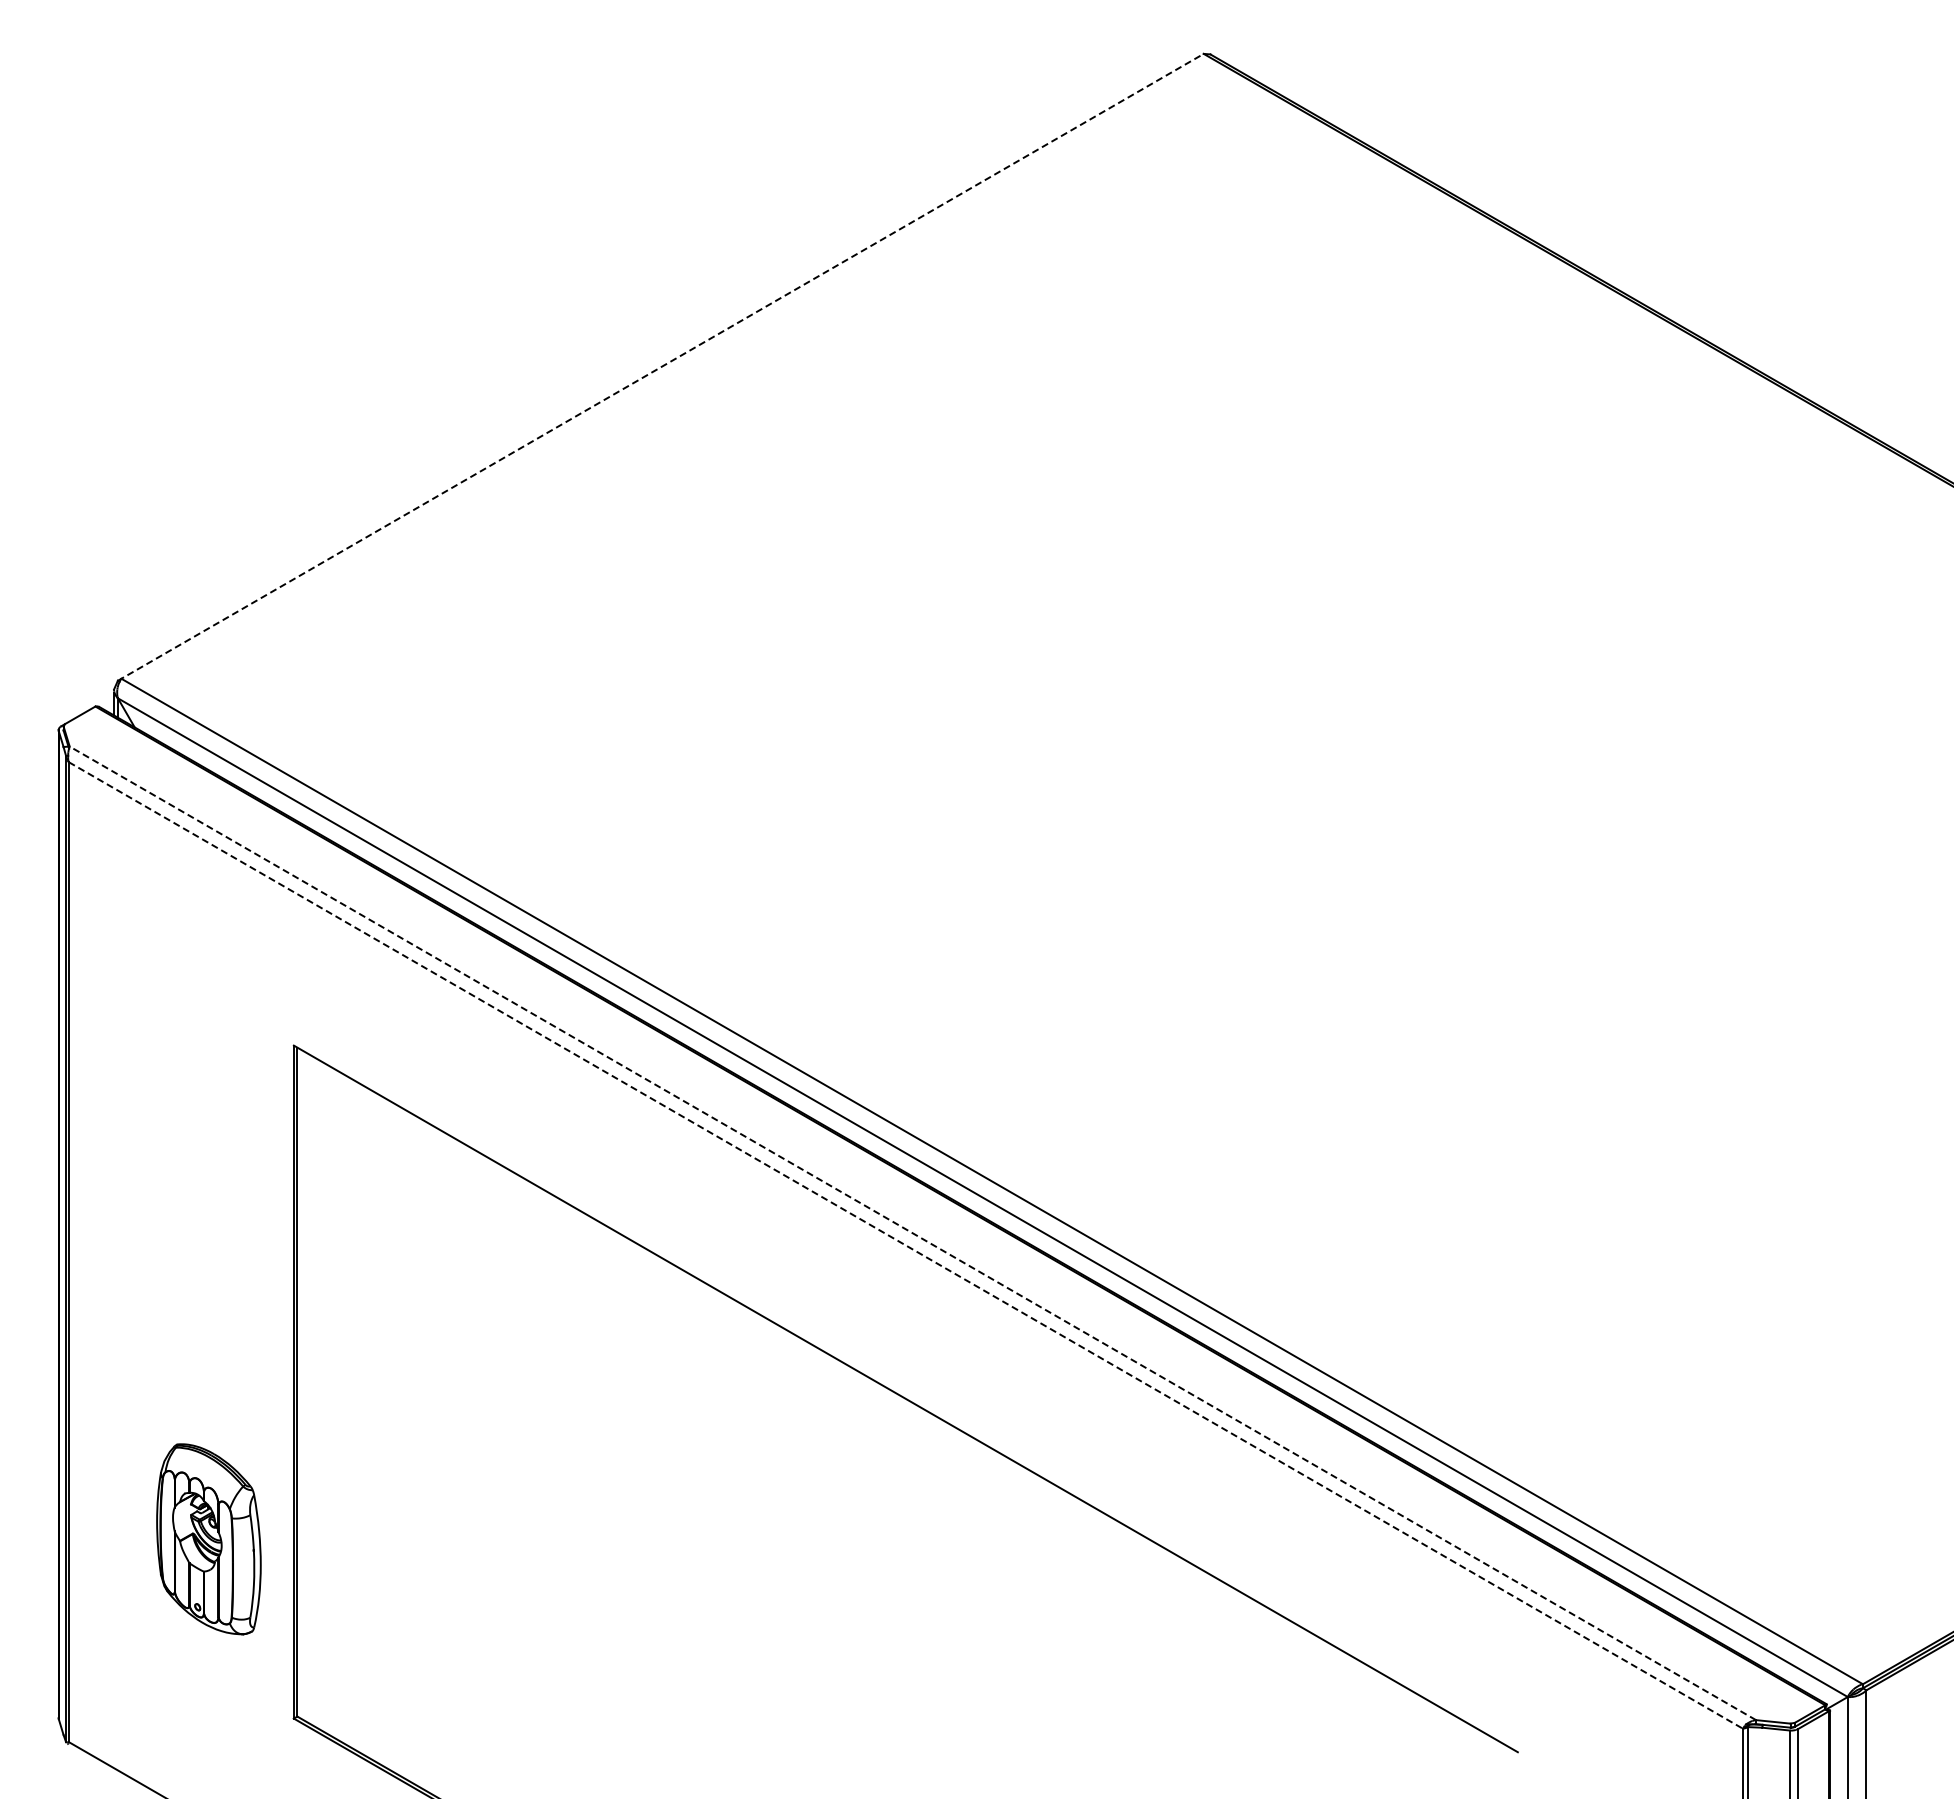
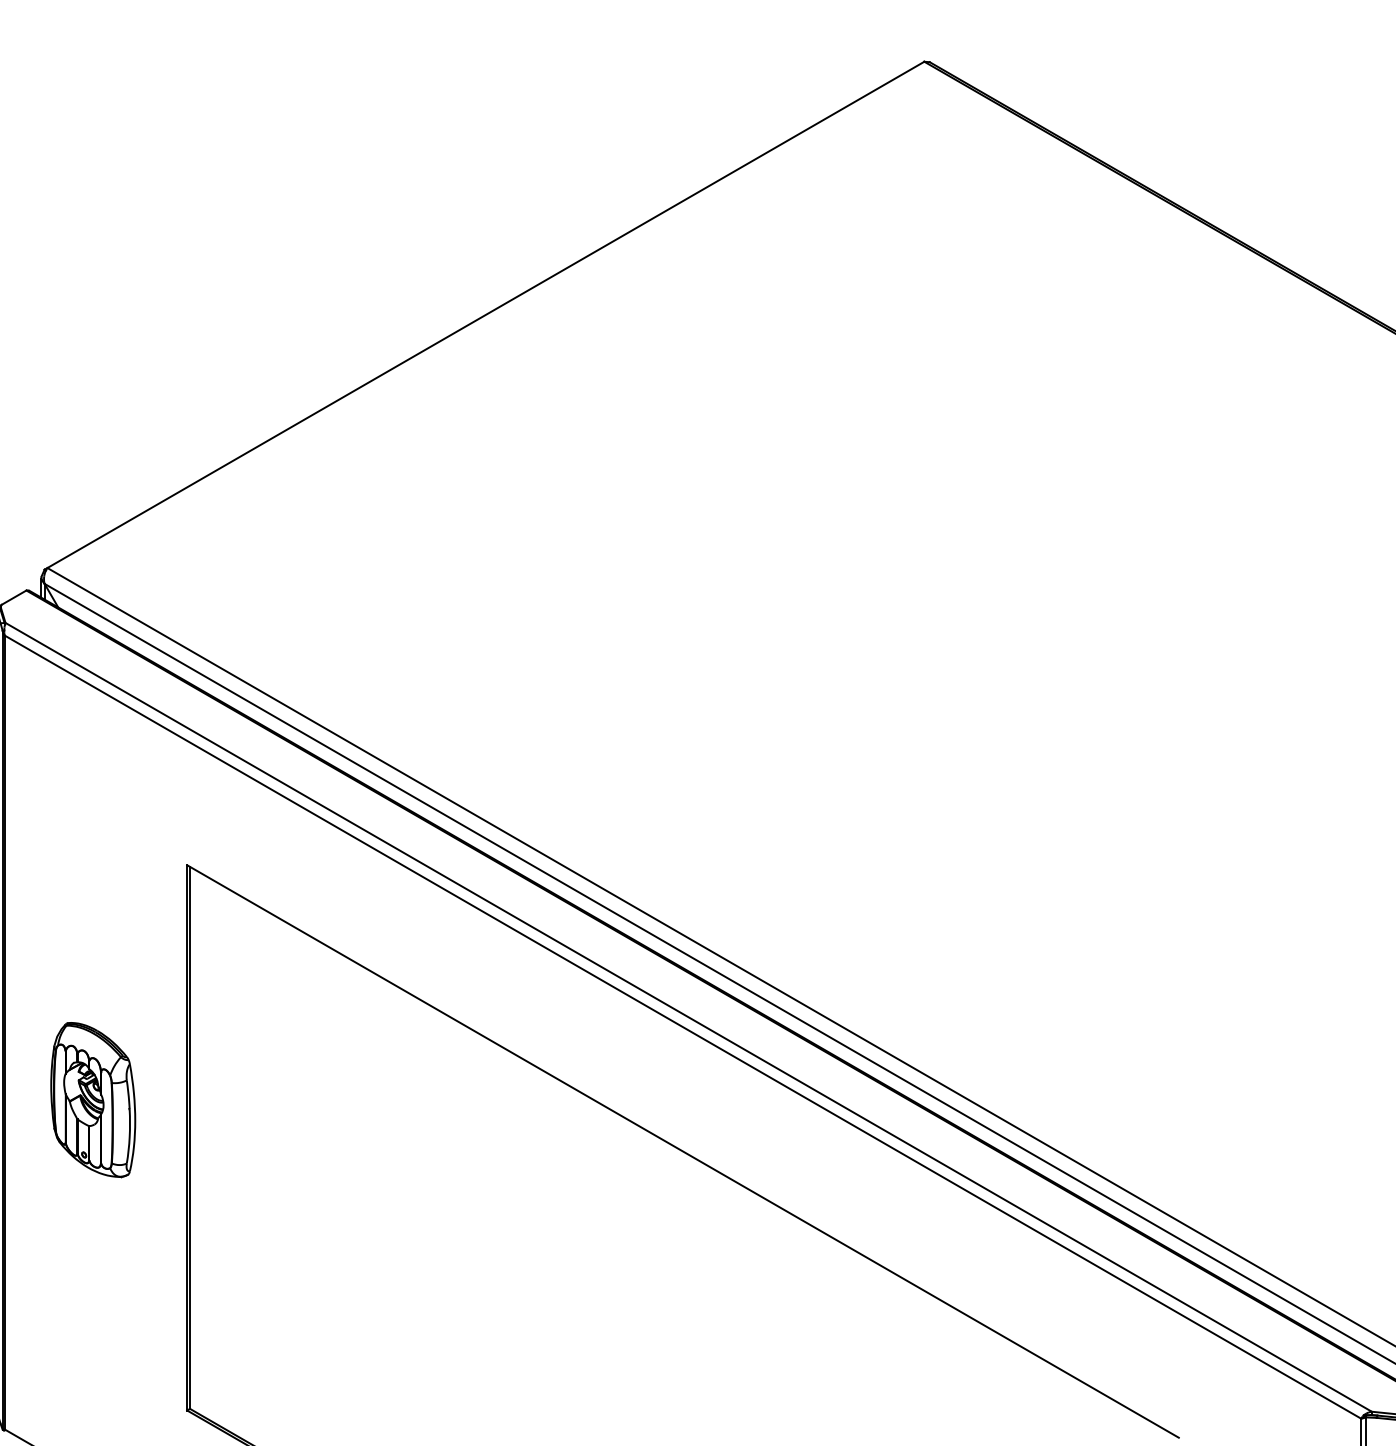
line: (660, 367) -> (484, 315), dashed -> solid
line: (912, 1233) -> (688, 1017), dashed -> solid
line: (905, 1245) -> (682, 1027), dashed -> solid
part: (208, 1539) -> (92, 1100), moved

